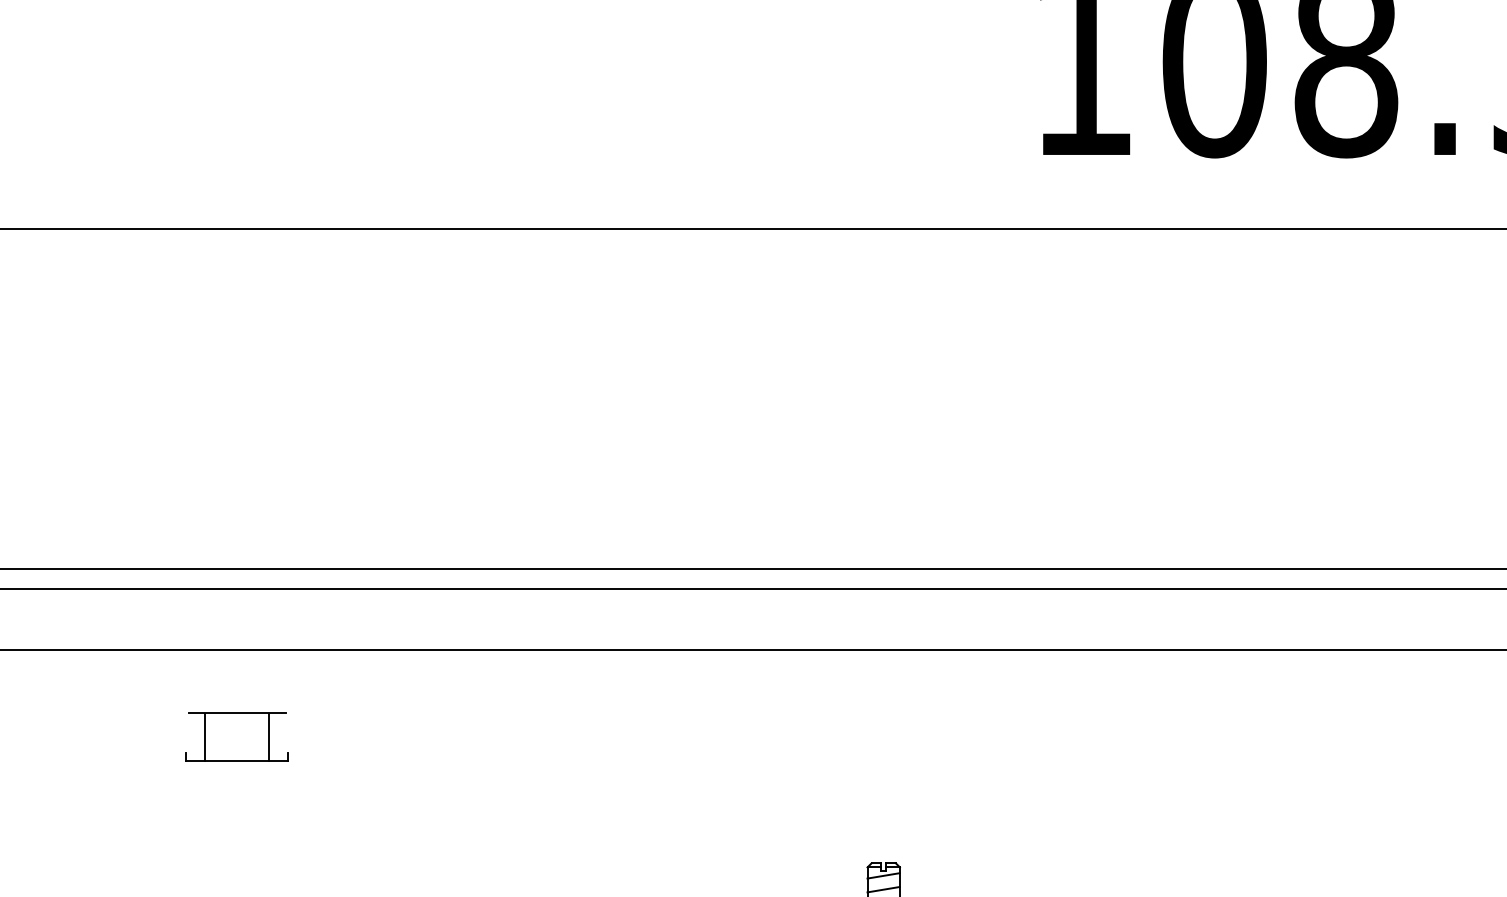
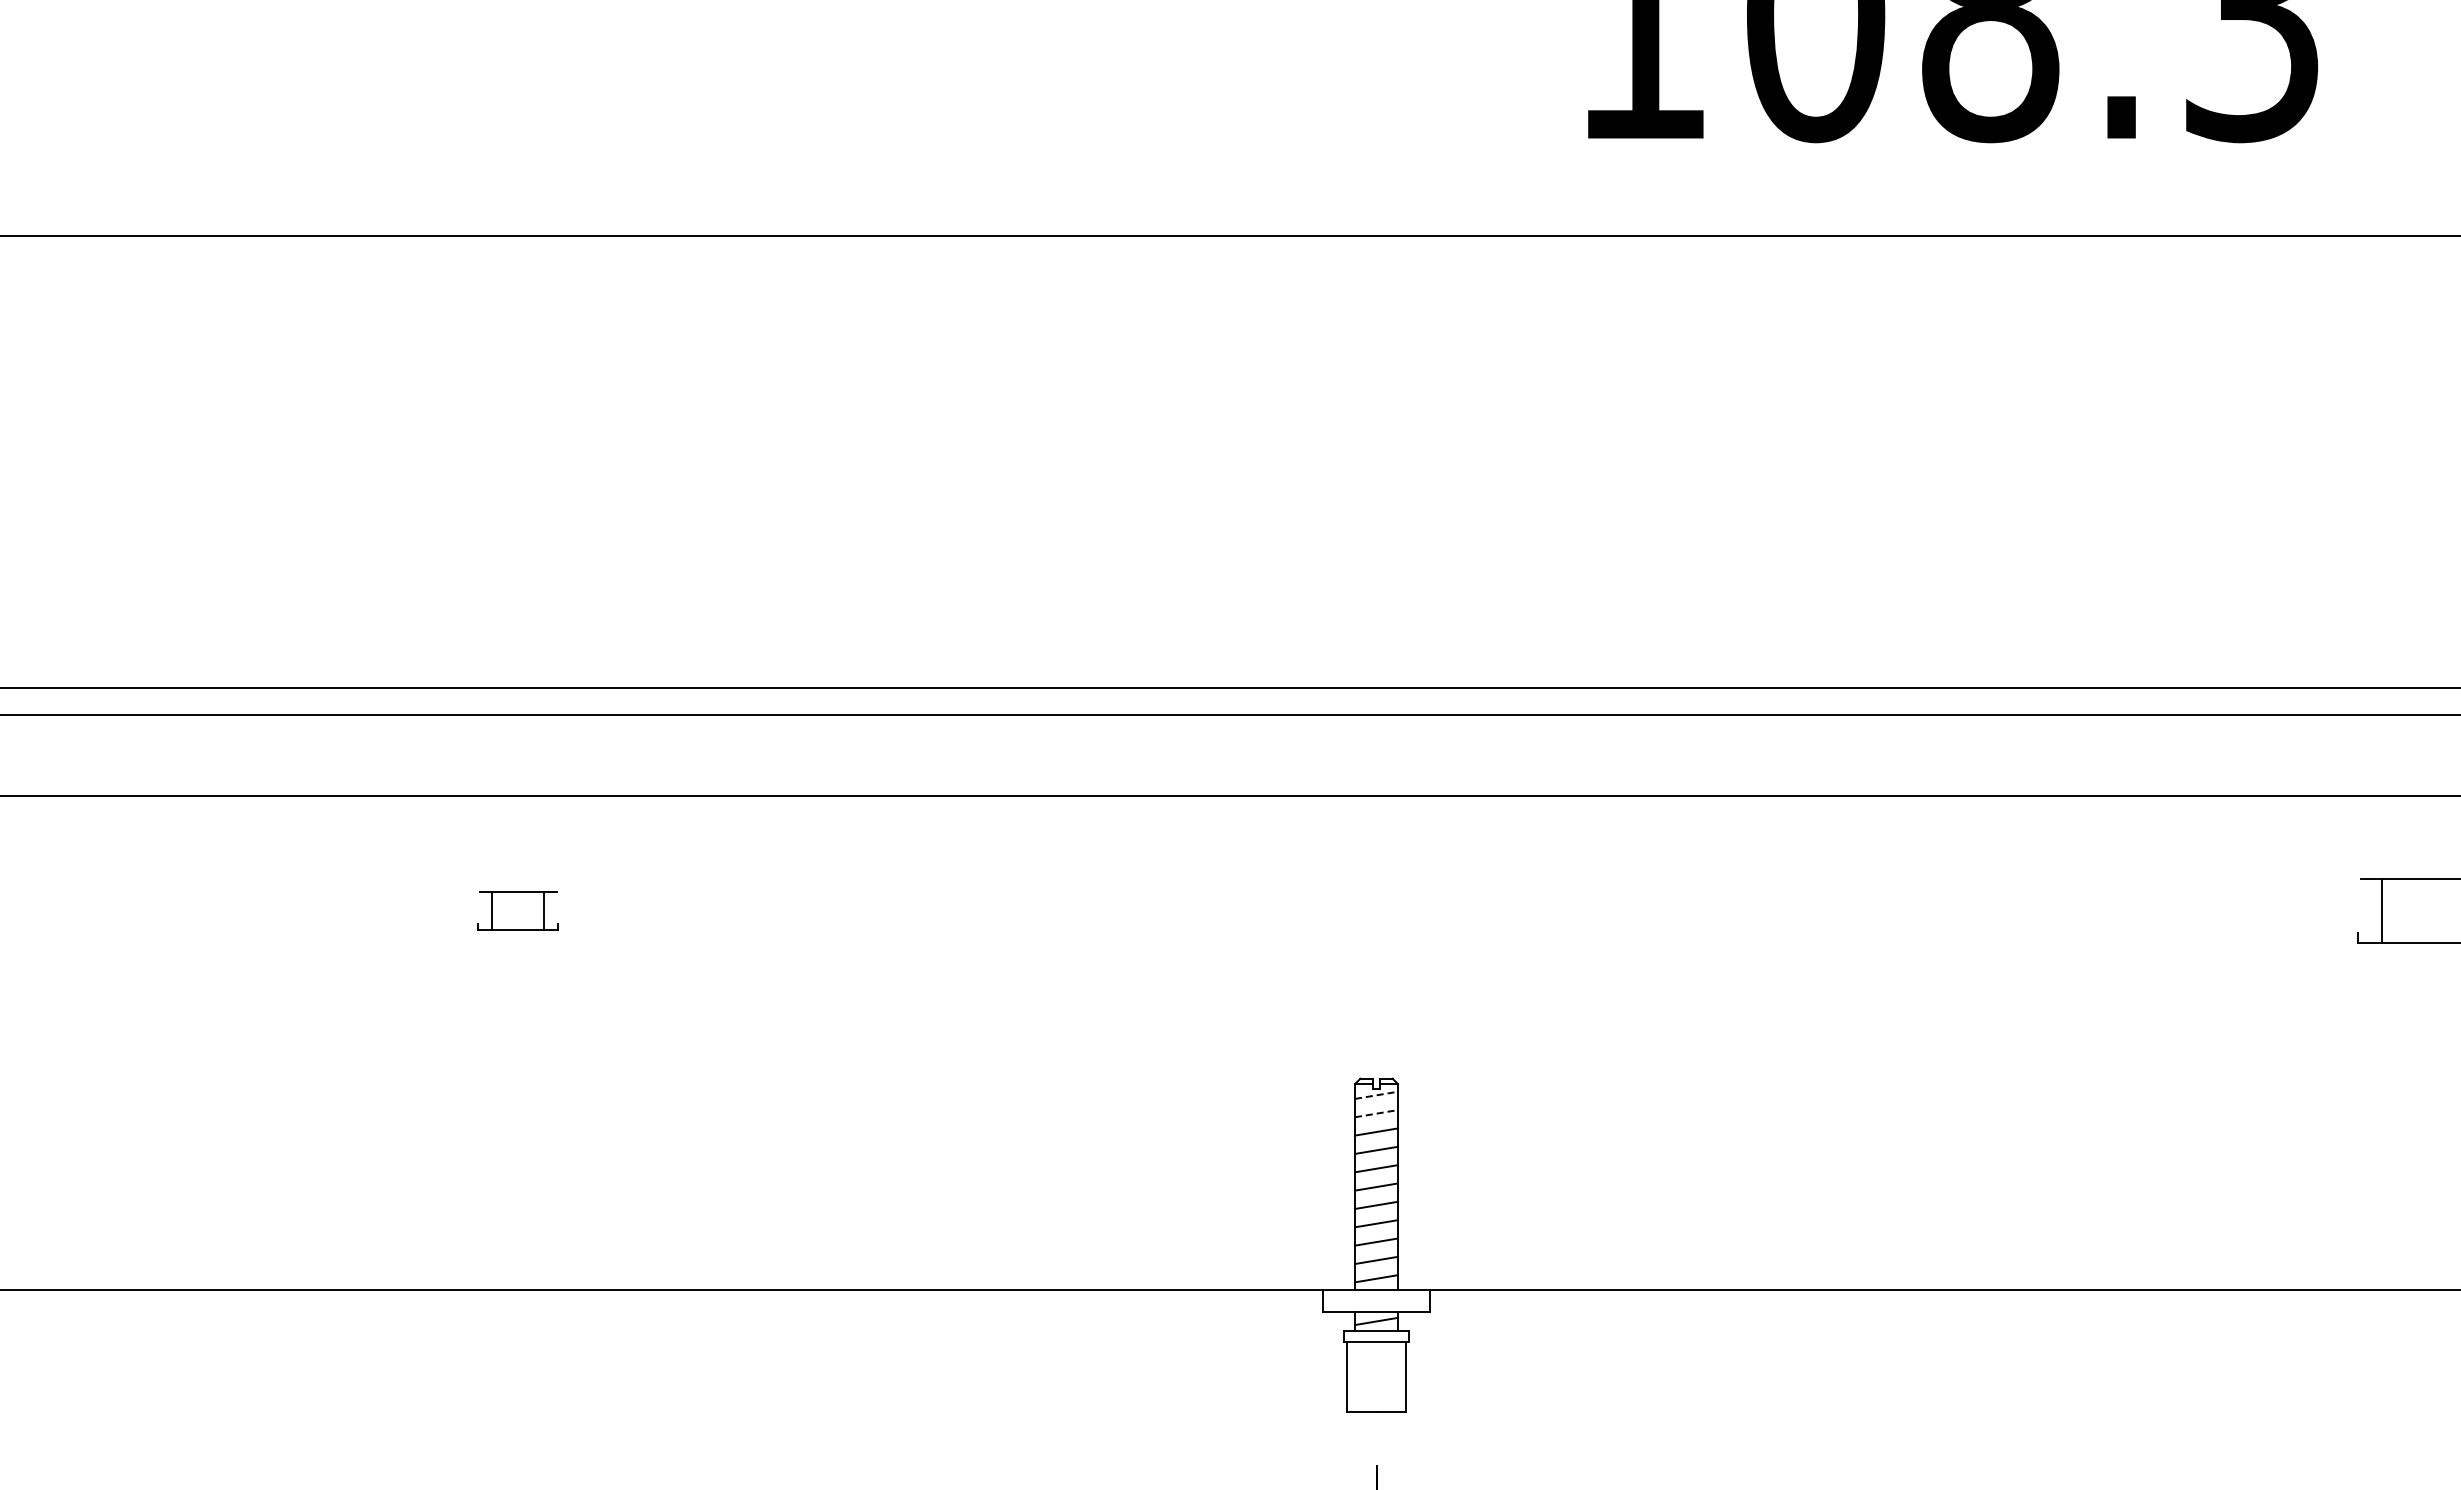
part: (236, 736) -> (517, 910), size x0.6
line: (883, 875) -> (1376, 1095), solid -> dashed
line: (883, 889) -> (1376, 1113), solid -> dashed

